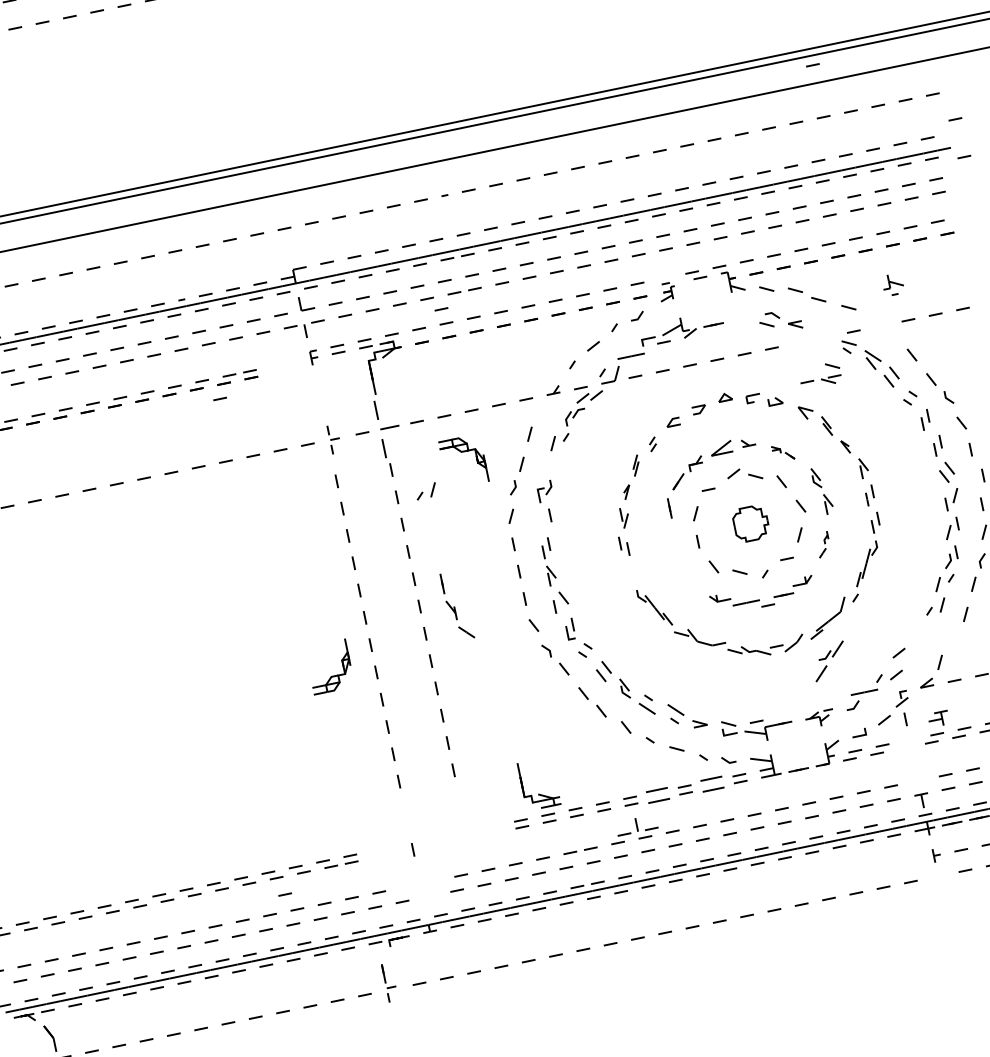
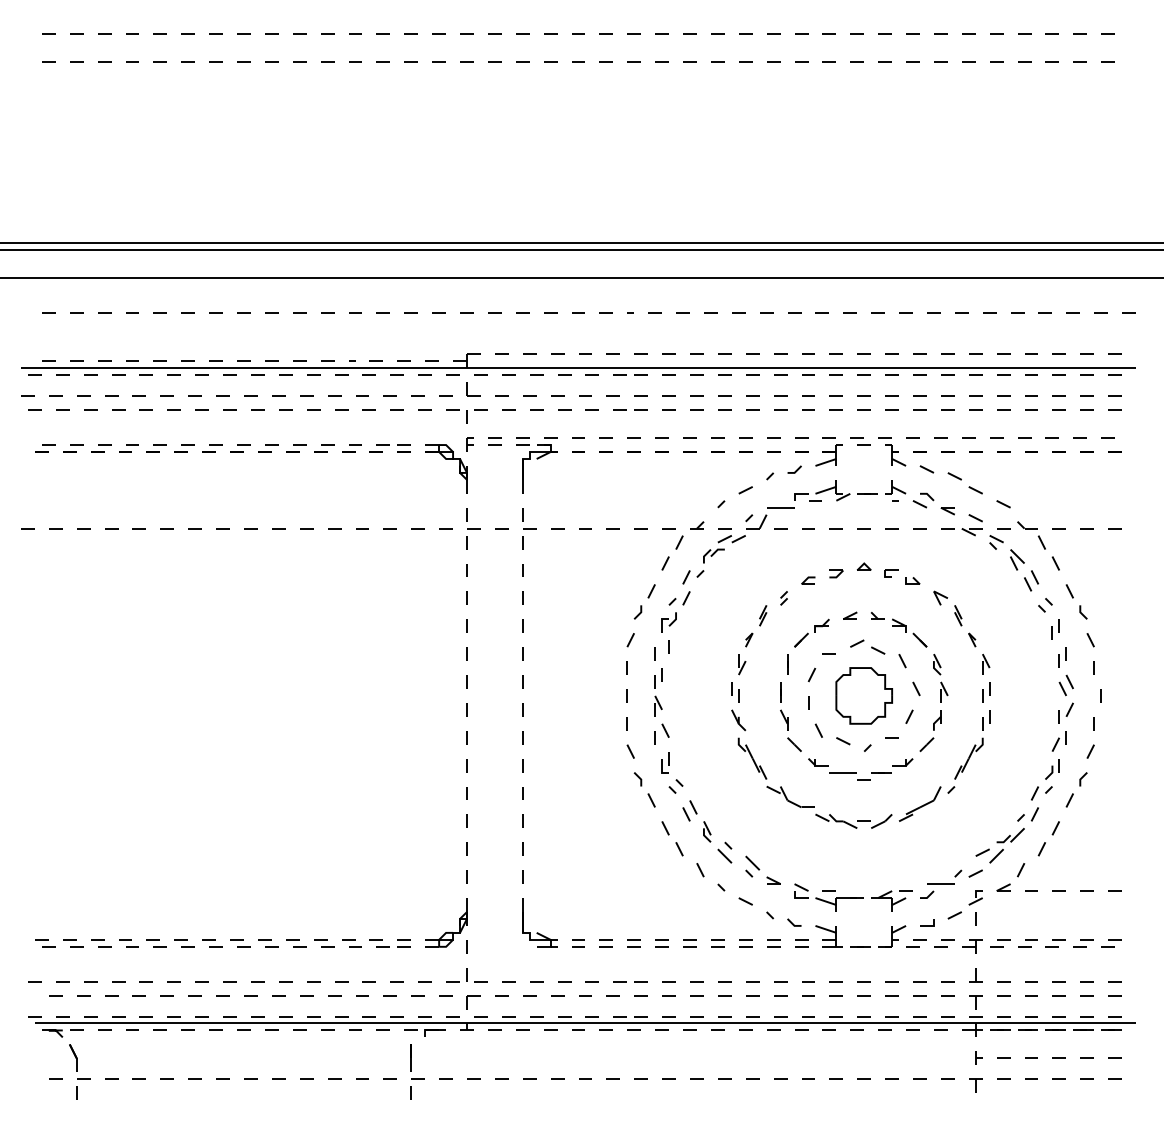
line: (812, 65) -> (1017, 259), removed
line: (954, 118) -> (1145, 340), removed
line: (963, 156) -> (1146, 379), removed
part: (892, 284) -> (895, 490), moved
part: (666, 291) -> (828, 451), size x1.67
line: (440, 308) -> (603, 422), removed
part: (882, 332) -> (1031, 535), added
part: (820, 376) -> (961, 525), moved
line: (219, 398) -> (368, 465), removed
line: (539, 410) -> (679, 542), added
part: (389, 427) -> (529, 528), size x0.71
part: (334, 438) -> (473, 528), size x1.43
part: (721, 447) -> (850, 615), size x0.62
part: (462, 452) -> (446, 459), moved
part: (782, 452) -> (909, 632), size x1.67
part: (426, 491) -> (679, 598), moved
part: (750, 523) -> (863, 695), size x1.67
line: (537, 524) -> (654, 653), added
part: (823, 545) -> (930, 731), size x1.67
part: (633, 573) -> (738, 720), added
part: (457, 605) -> (790, 716), moved
line: (955, 638) -> (1041, 849), added
part: (829, 661) -> (1006, 845), moved
part: (331, 676) -> (446, 932), moved
part: (819, 718) -> (891, 900), size x1.43
part: (939, 719) -> (972, 946), moved
part: (916, 774) -> (975, 975), added
part: (712, 784) -> (773, 943), size x0.62
part: (539, 793) -> (538, 932), moved
part: (657, 795) -> (717, 943), size x0.62
part: (636, 825) -> (466, 975), moved
part: (939, 882) -> (975, 1085), added
line: (285, 894) -> (332, 964), removed
part: (430, 903) -> (473, 1002), added
part: (389, 982) -> (417, 1071), size x1.43

